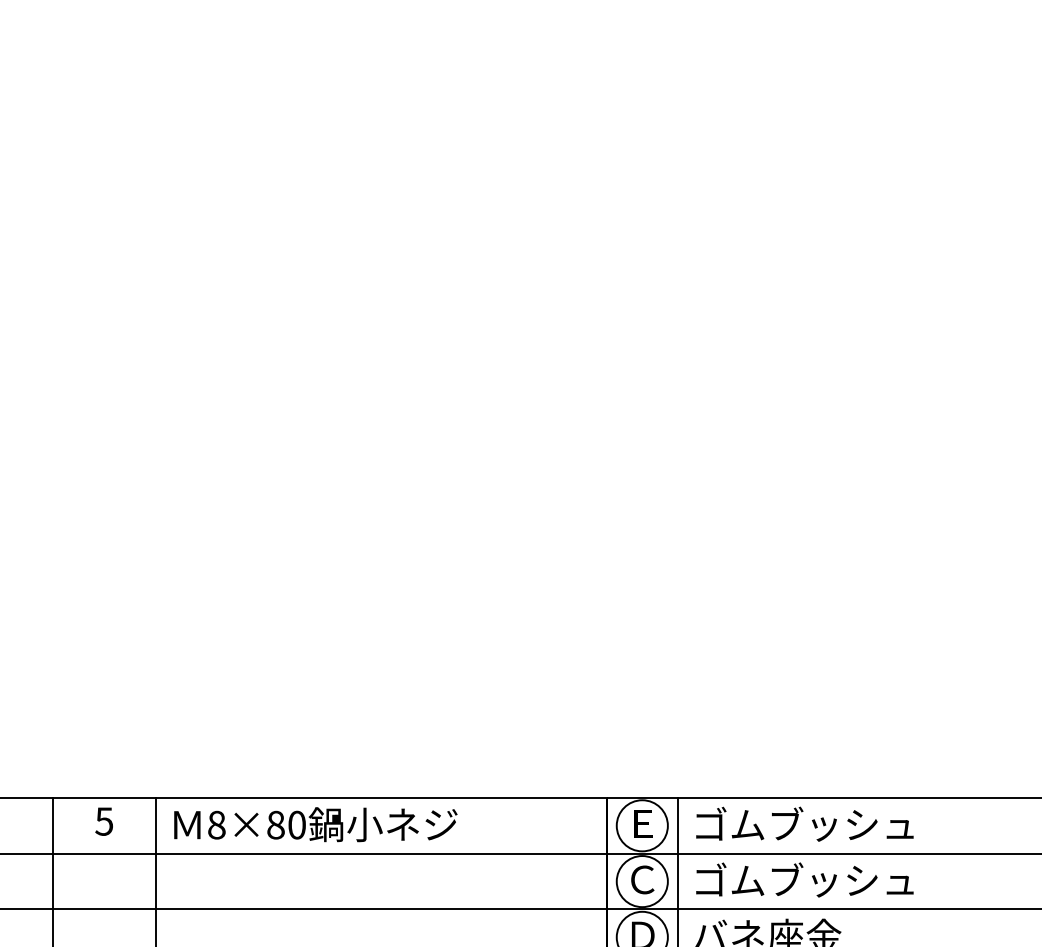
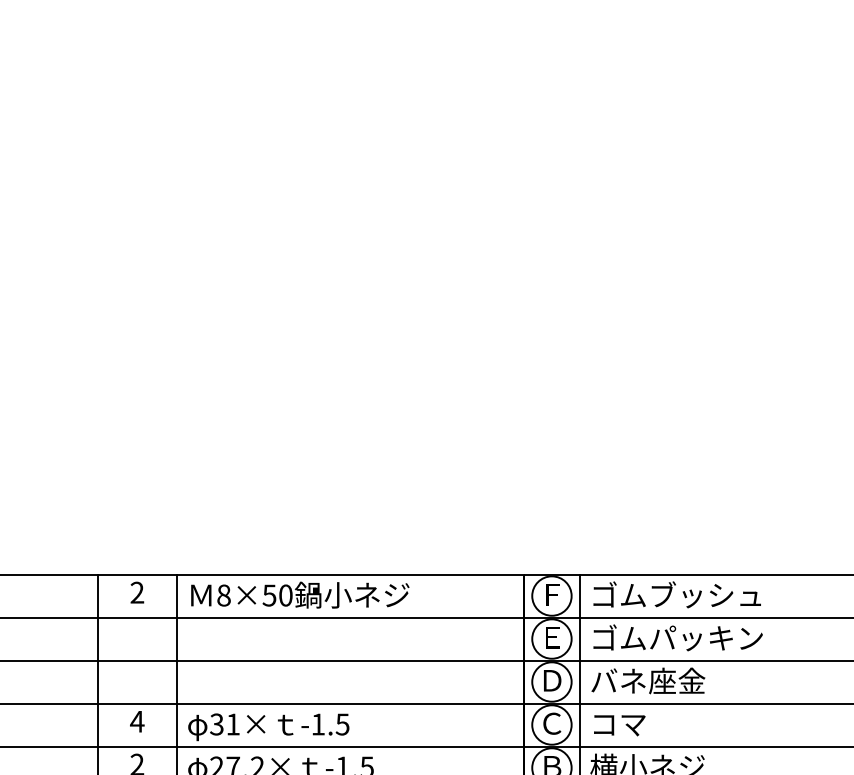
text: (104, 821) -> (137, 592), 5 -> 2
text: (275, 825) -> (269, 595), 8×80 -> 8×50
text: (644, 825) -> (553, 595), Ｅ -> Ｆ
text: (643, 879) -> (552, 637), Ｃ -> Ｅ
text: (842, 879) -> (706, 637), ゴムブッシュ -> ゴムパッキン

